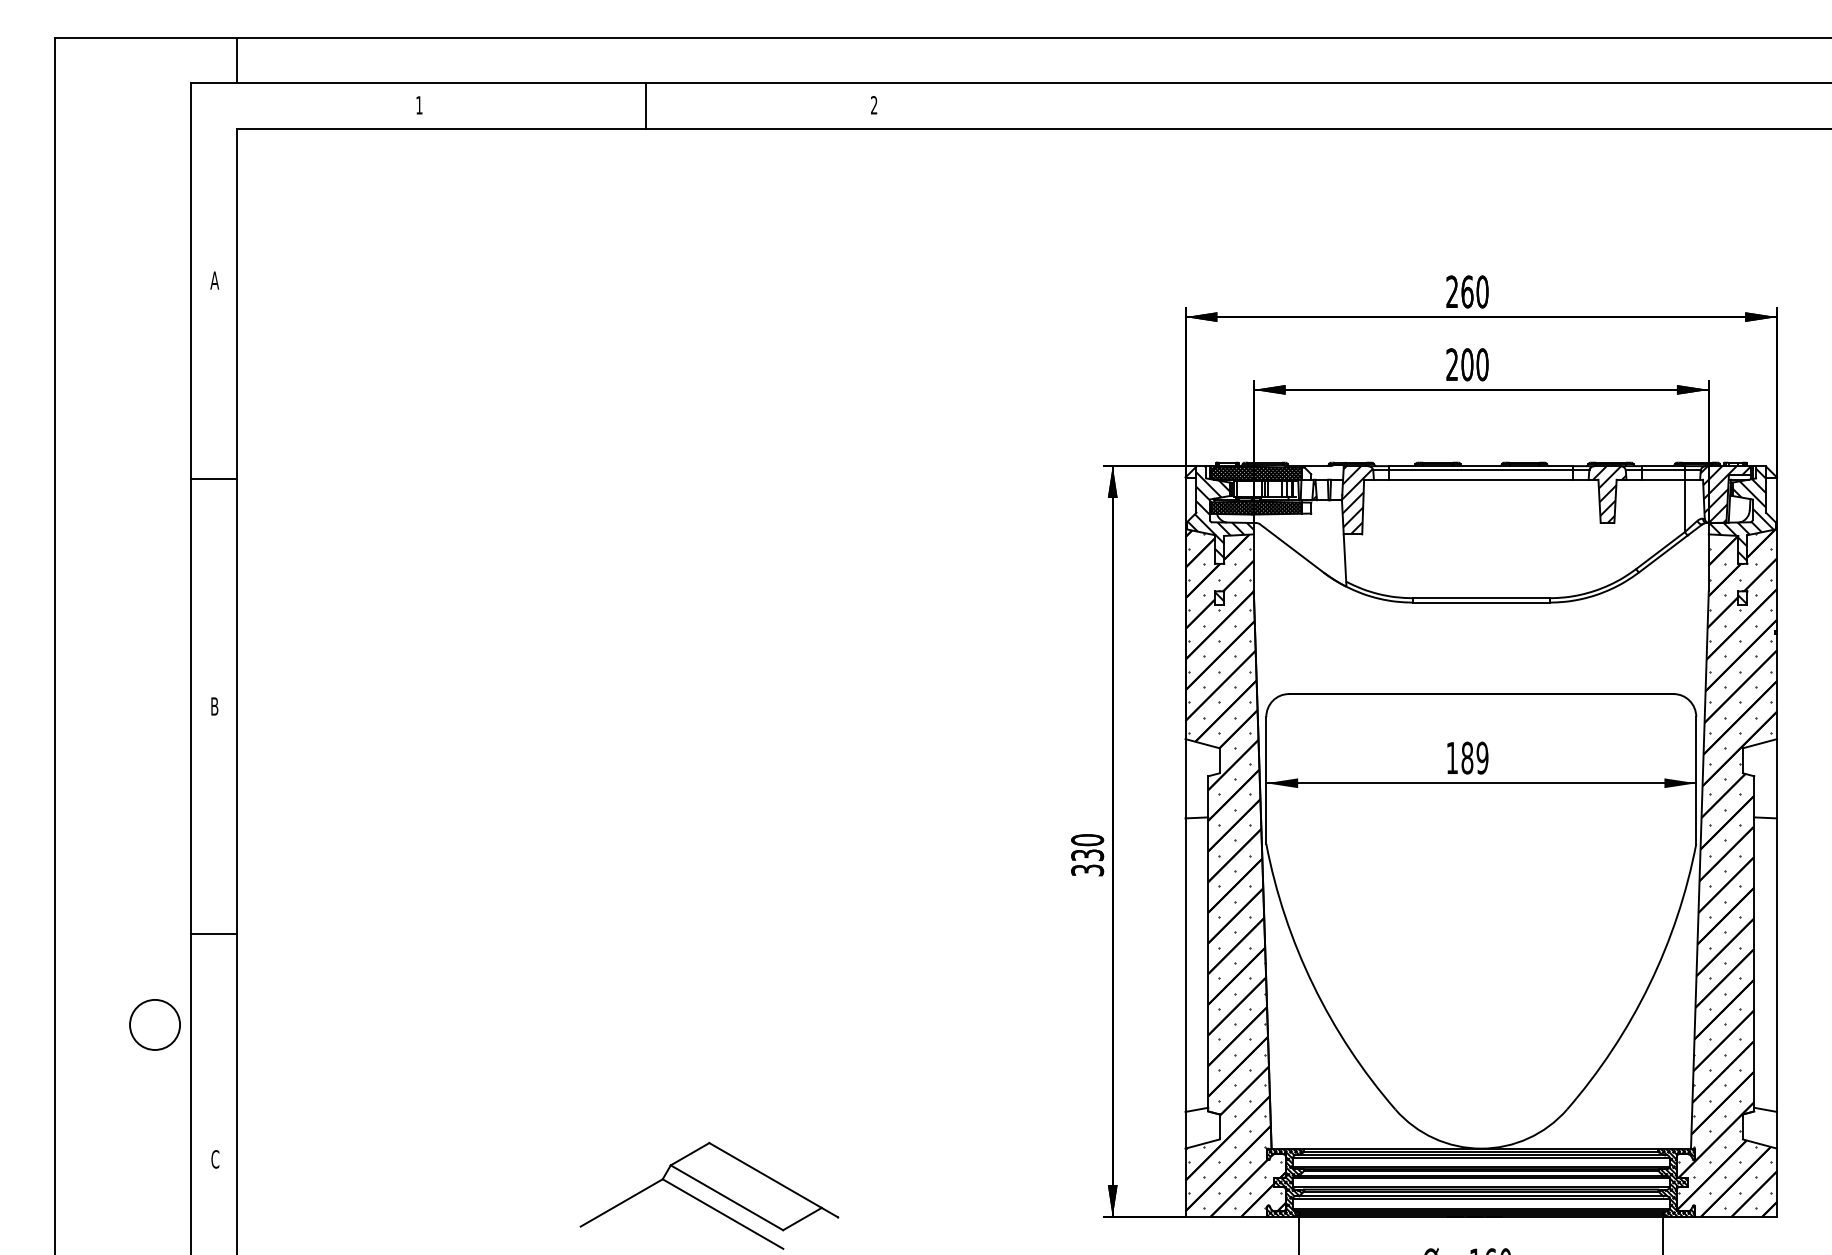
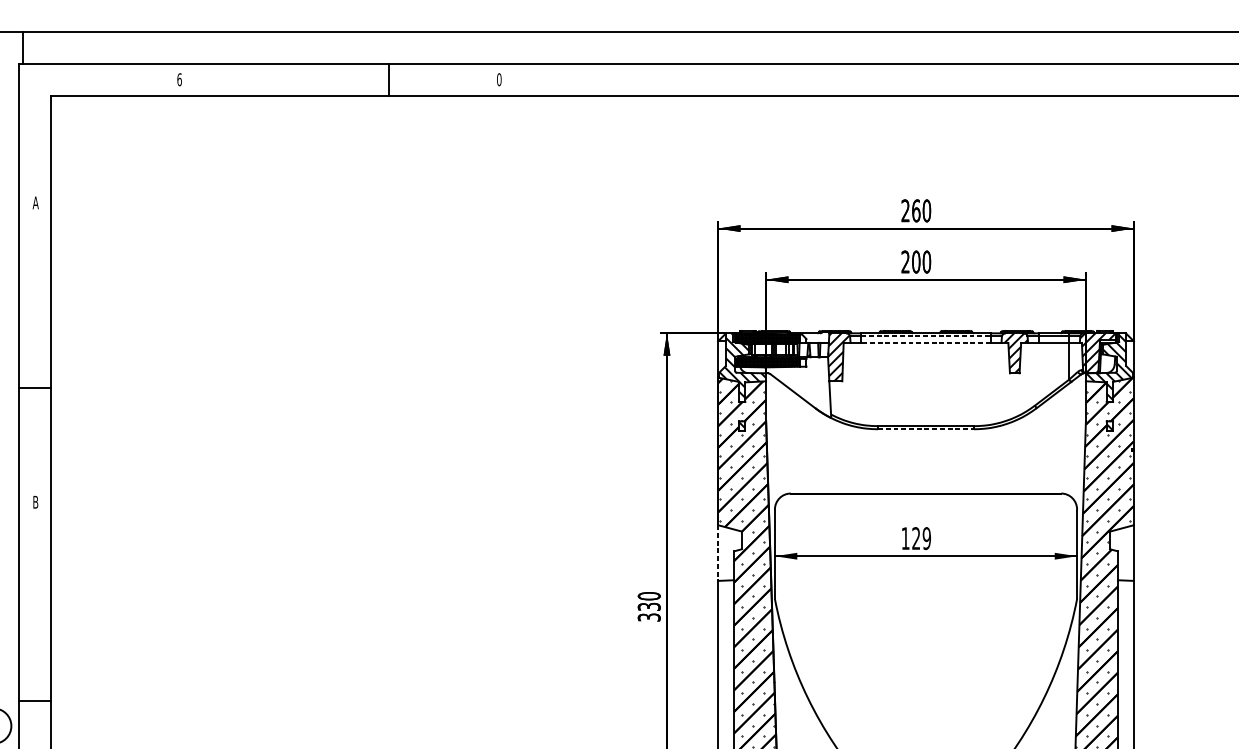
line: (236, 60) -> (22, 48), moved
text: (419, 105) -> (179, 79), 1 -> 6
line: (646, 105) -> (389, 79), moved
text: (873, 105) -> (498, 79), 2 -> 0
line: (1481, 470) -> (926, 336), solid -> dashed
line: (213, 478) -> (34, 387), moved
line: (1480, 479) -> (925, 342), solid -> dashed
line: (1481, 602) -> (926, 429), solid -> dashed
text: (1467, 757) -> (916, 538), 189 -> 129
line: (1185, 778) -> (718, 552), solid -> dashed
line: (213, 933) -> (34, 700), moved

